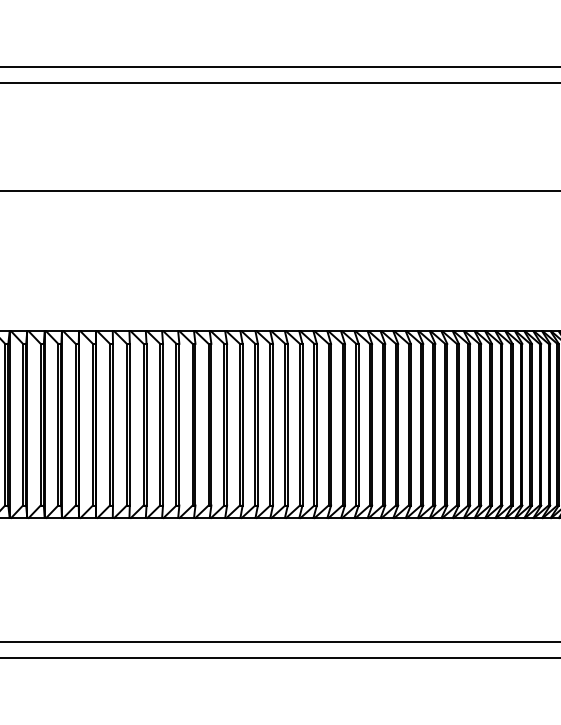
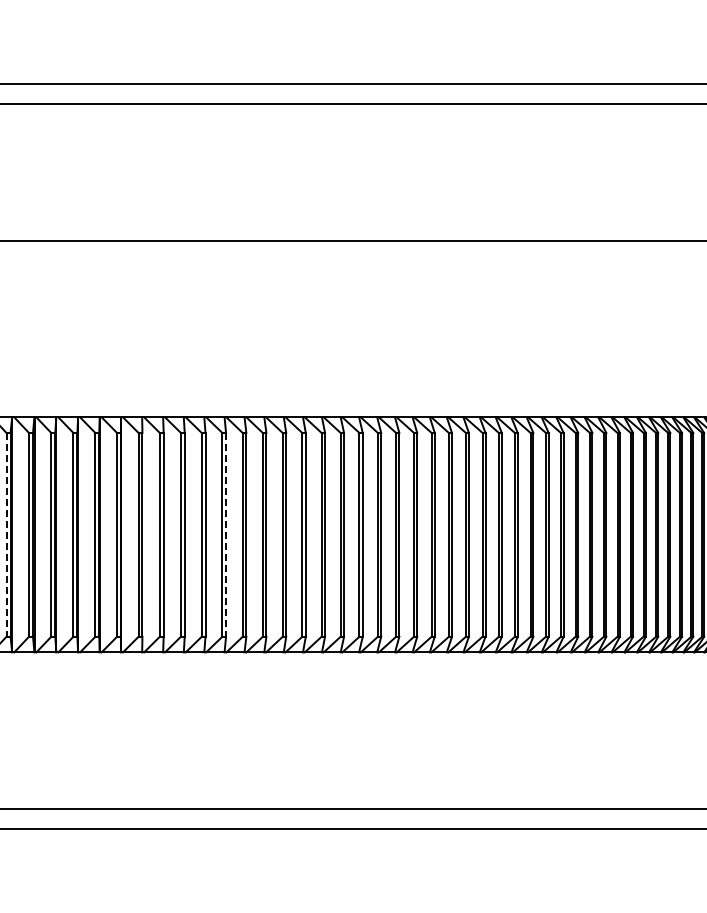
line: (5, 424) -> (6, 534), solid -> dashed
line: (179, 424) -> (226, 534), solid -> dashed

